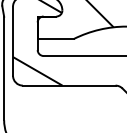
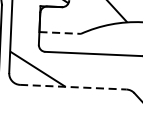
line: (56, 39) -> (61, 33), solid -> dashed
line: (69, 85) -> (73, 87), solid -> dashed

